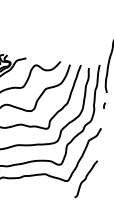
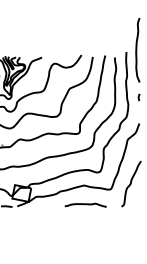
curve: (43, 190) -> (85, 204), added

